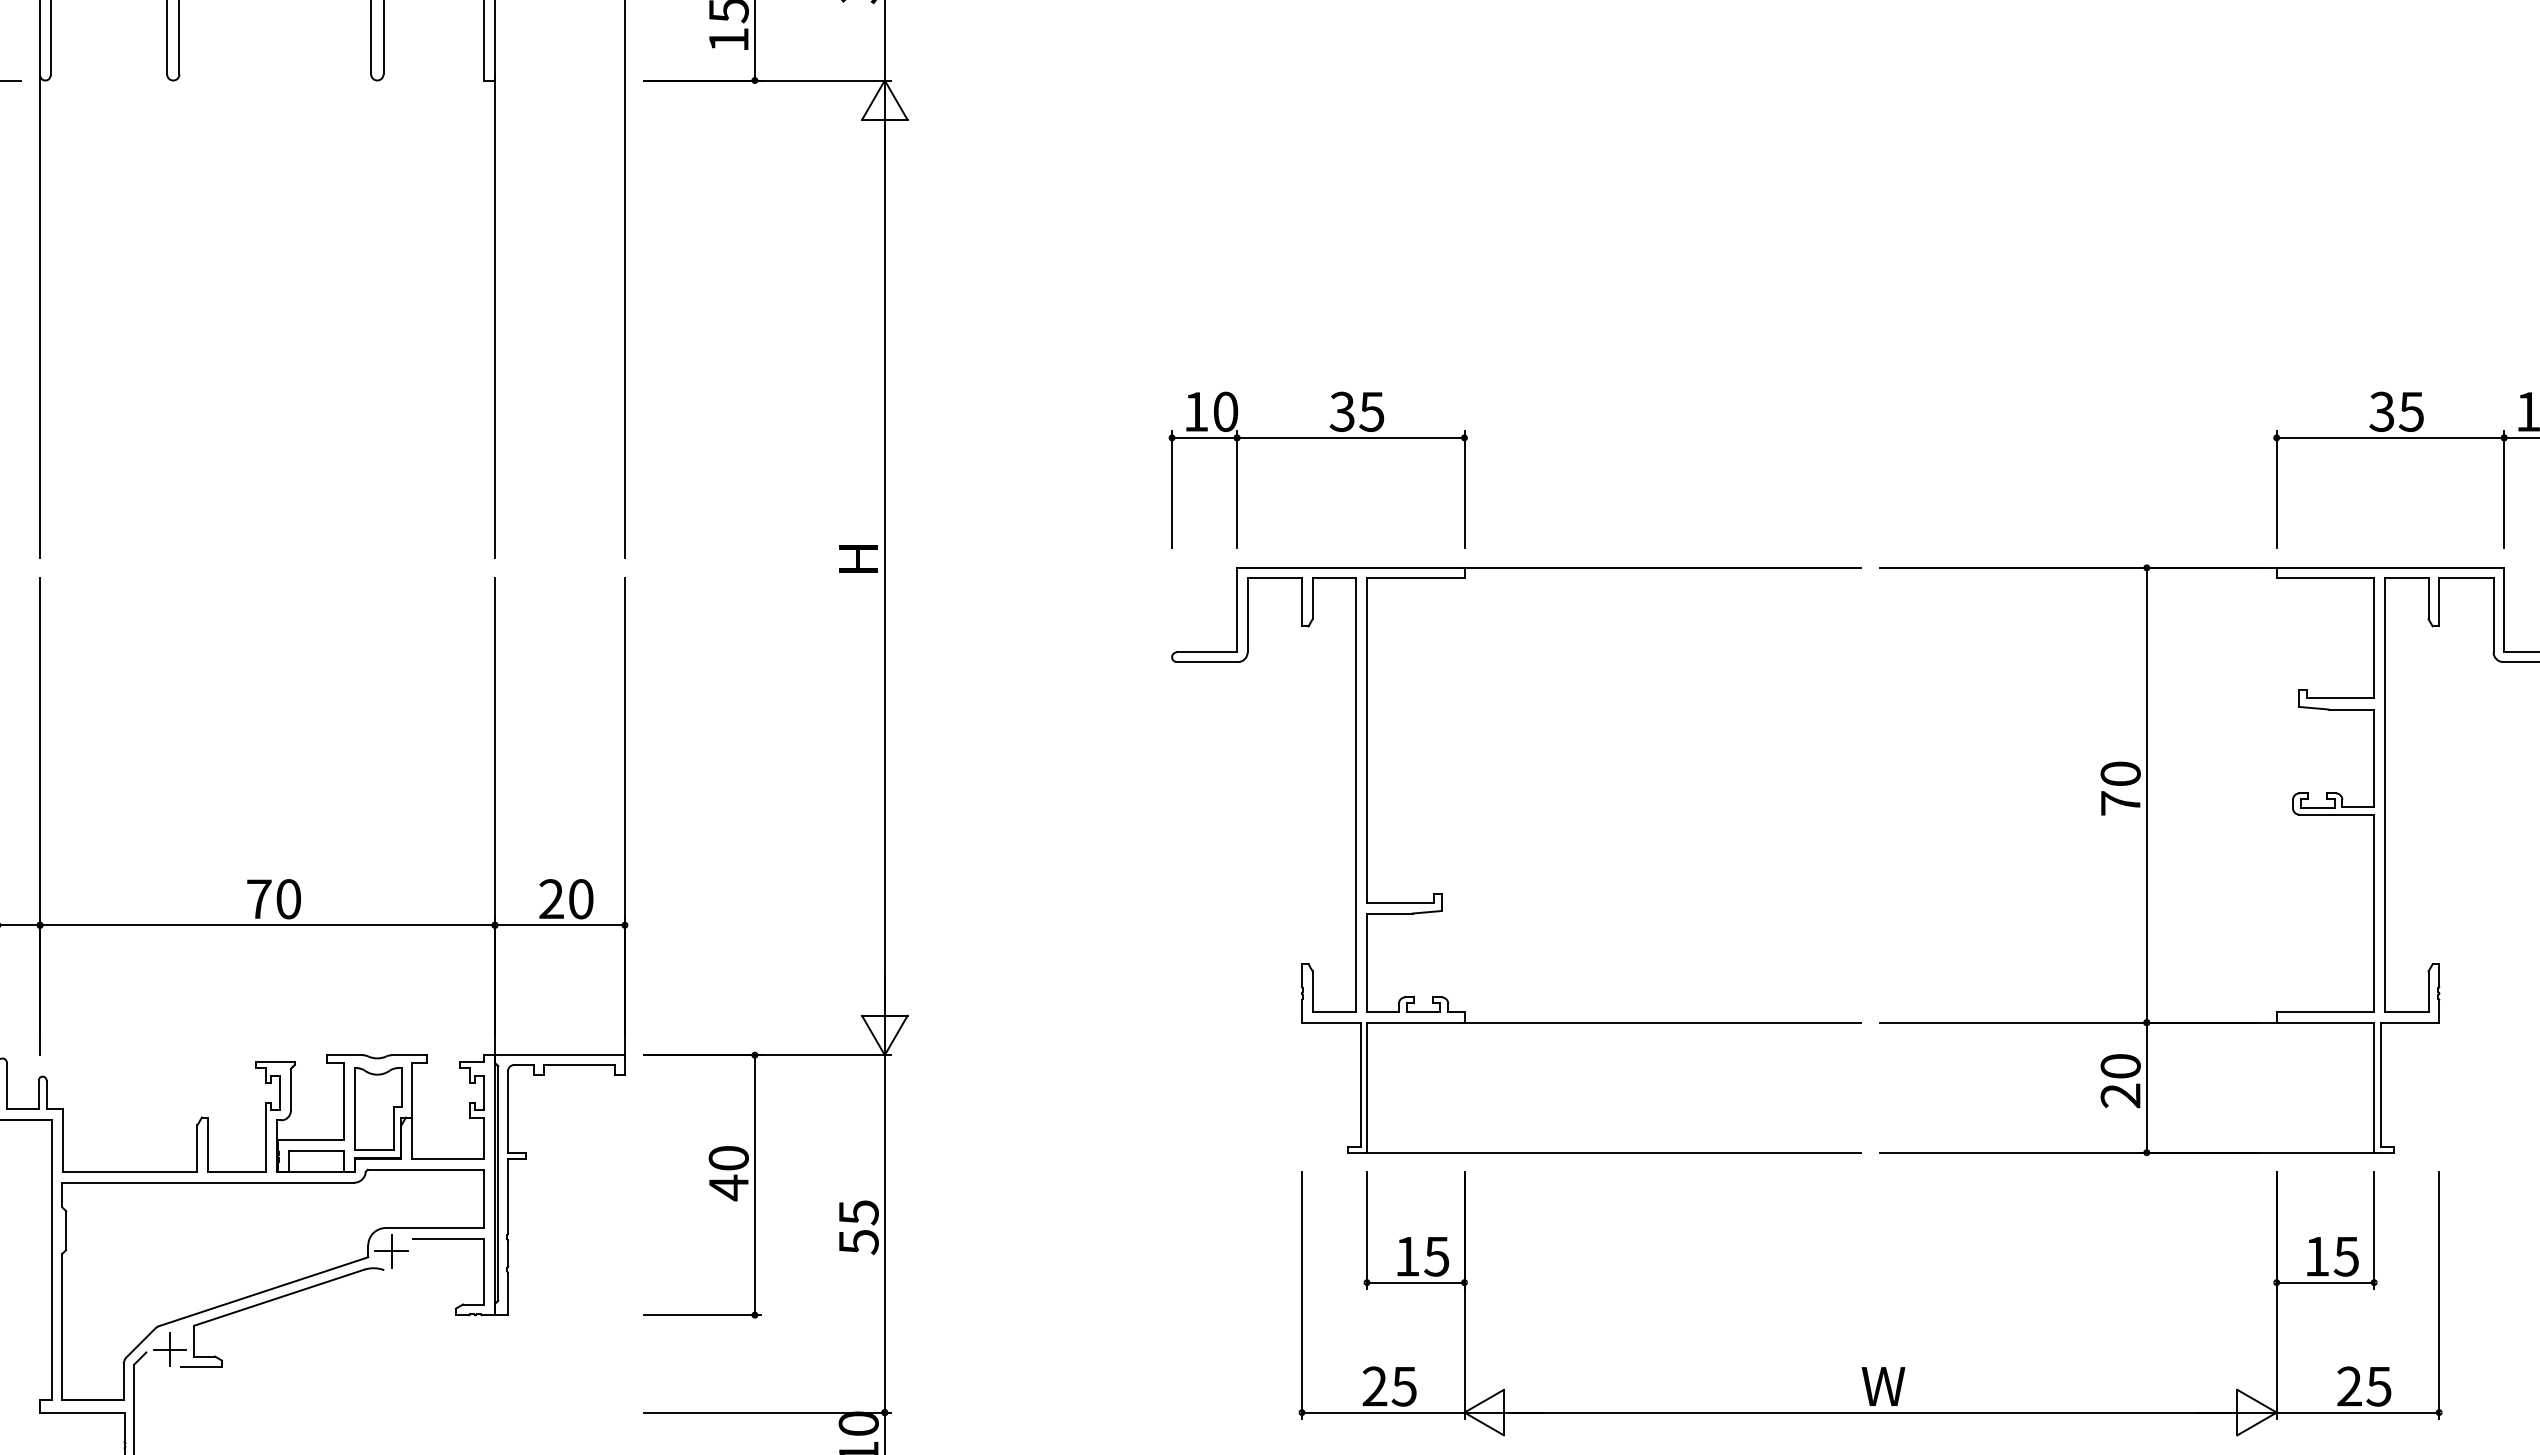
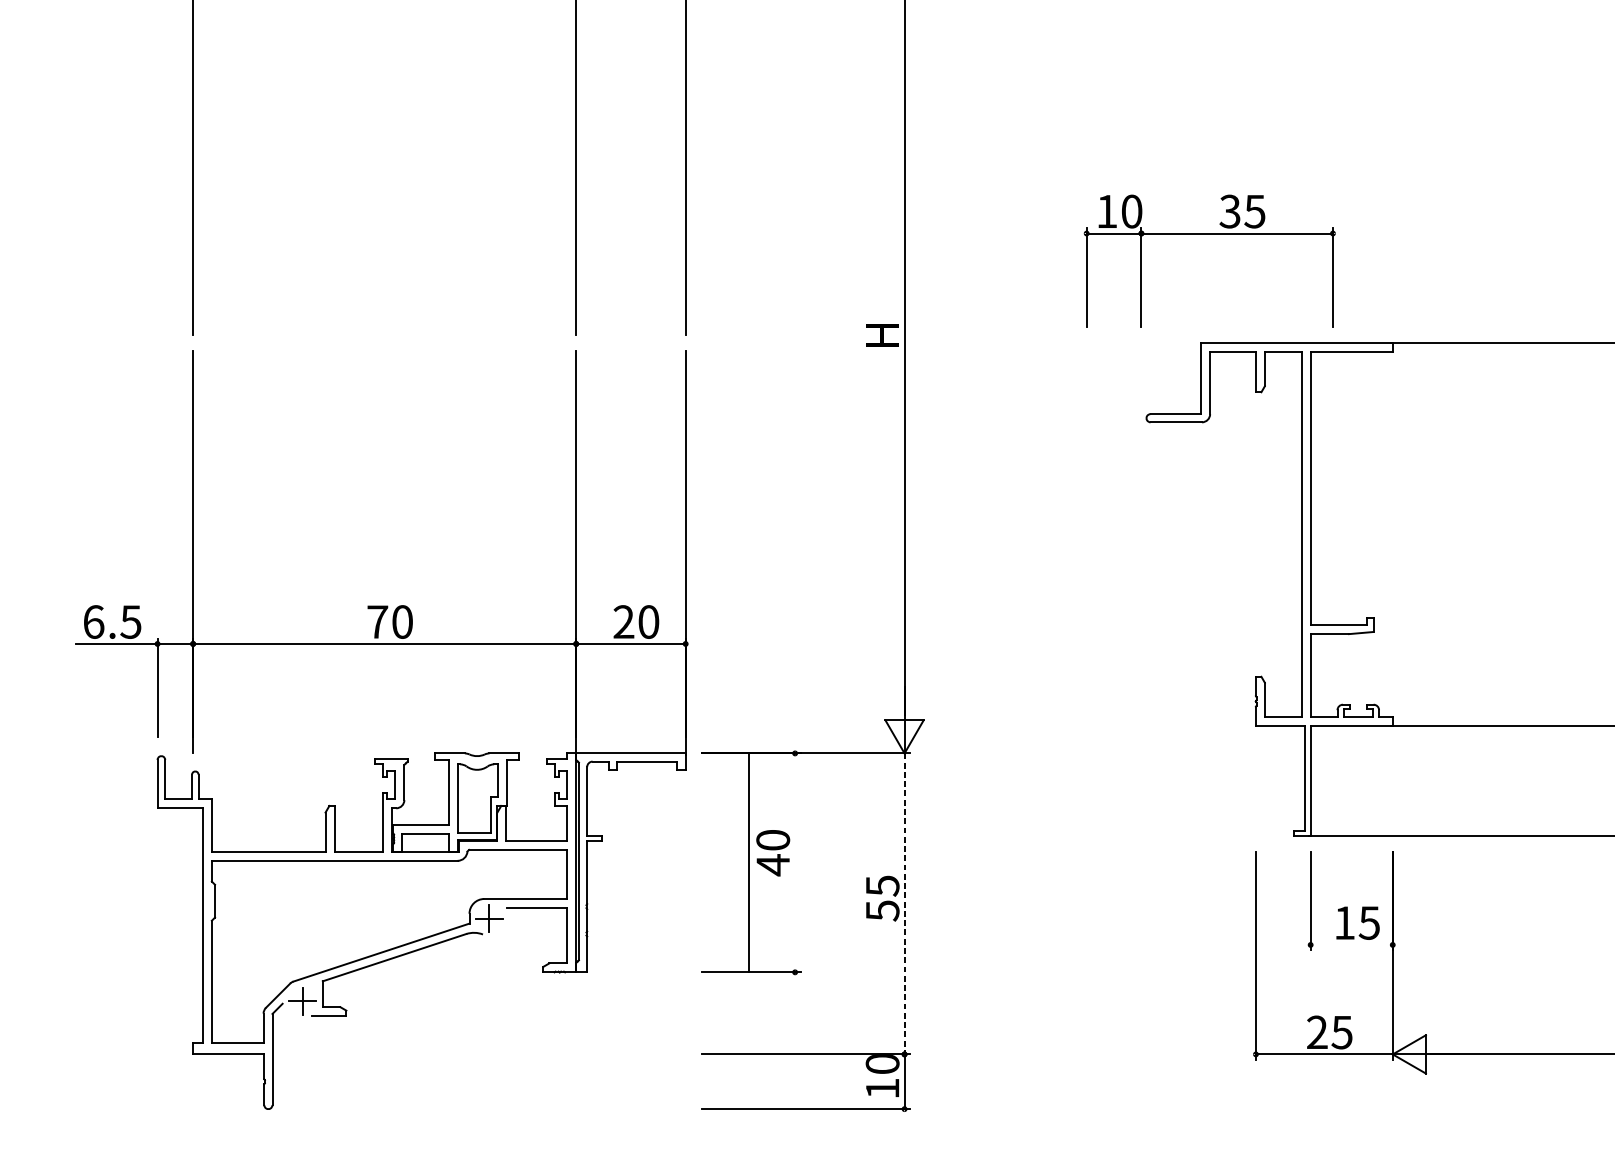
part: (1317, 438) -> (1209, 234), moved
line: (754, 1185) -> (748, 863), moved
line: (884, 1233) -> (904, 903), solid -> dashed
line: (1415, 1282) -> (1351, 944), removed

